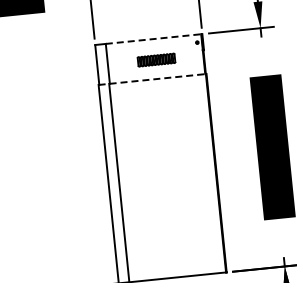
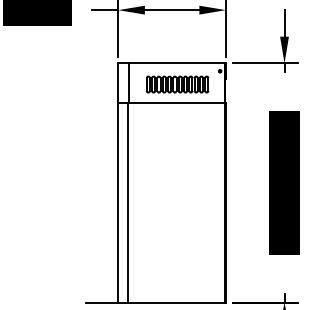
line: (154, 39) -> (177, 63), dashed -> solid
part: (156, 60) -> (177, 84), size x1.67
line: (153, 79) -> (172, 103), dashed -> solid

